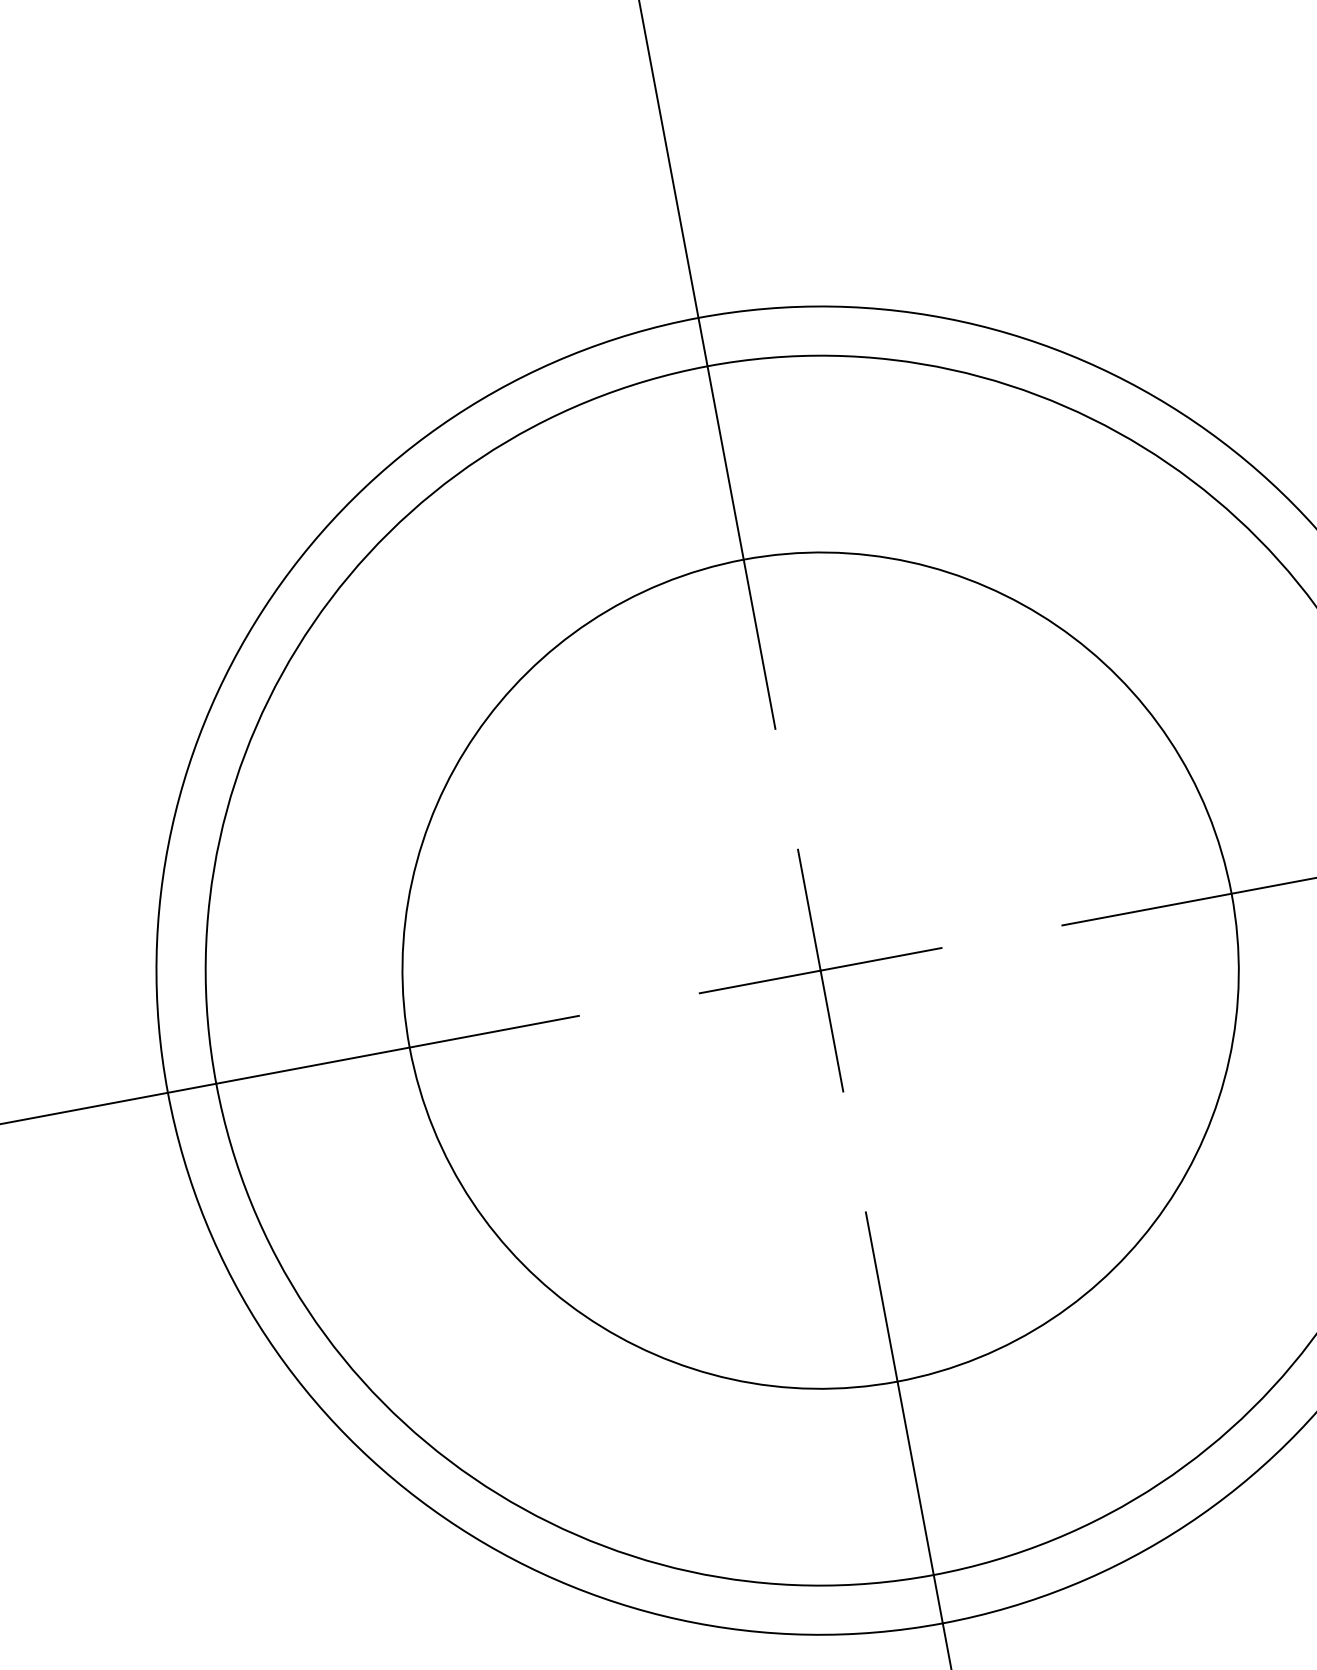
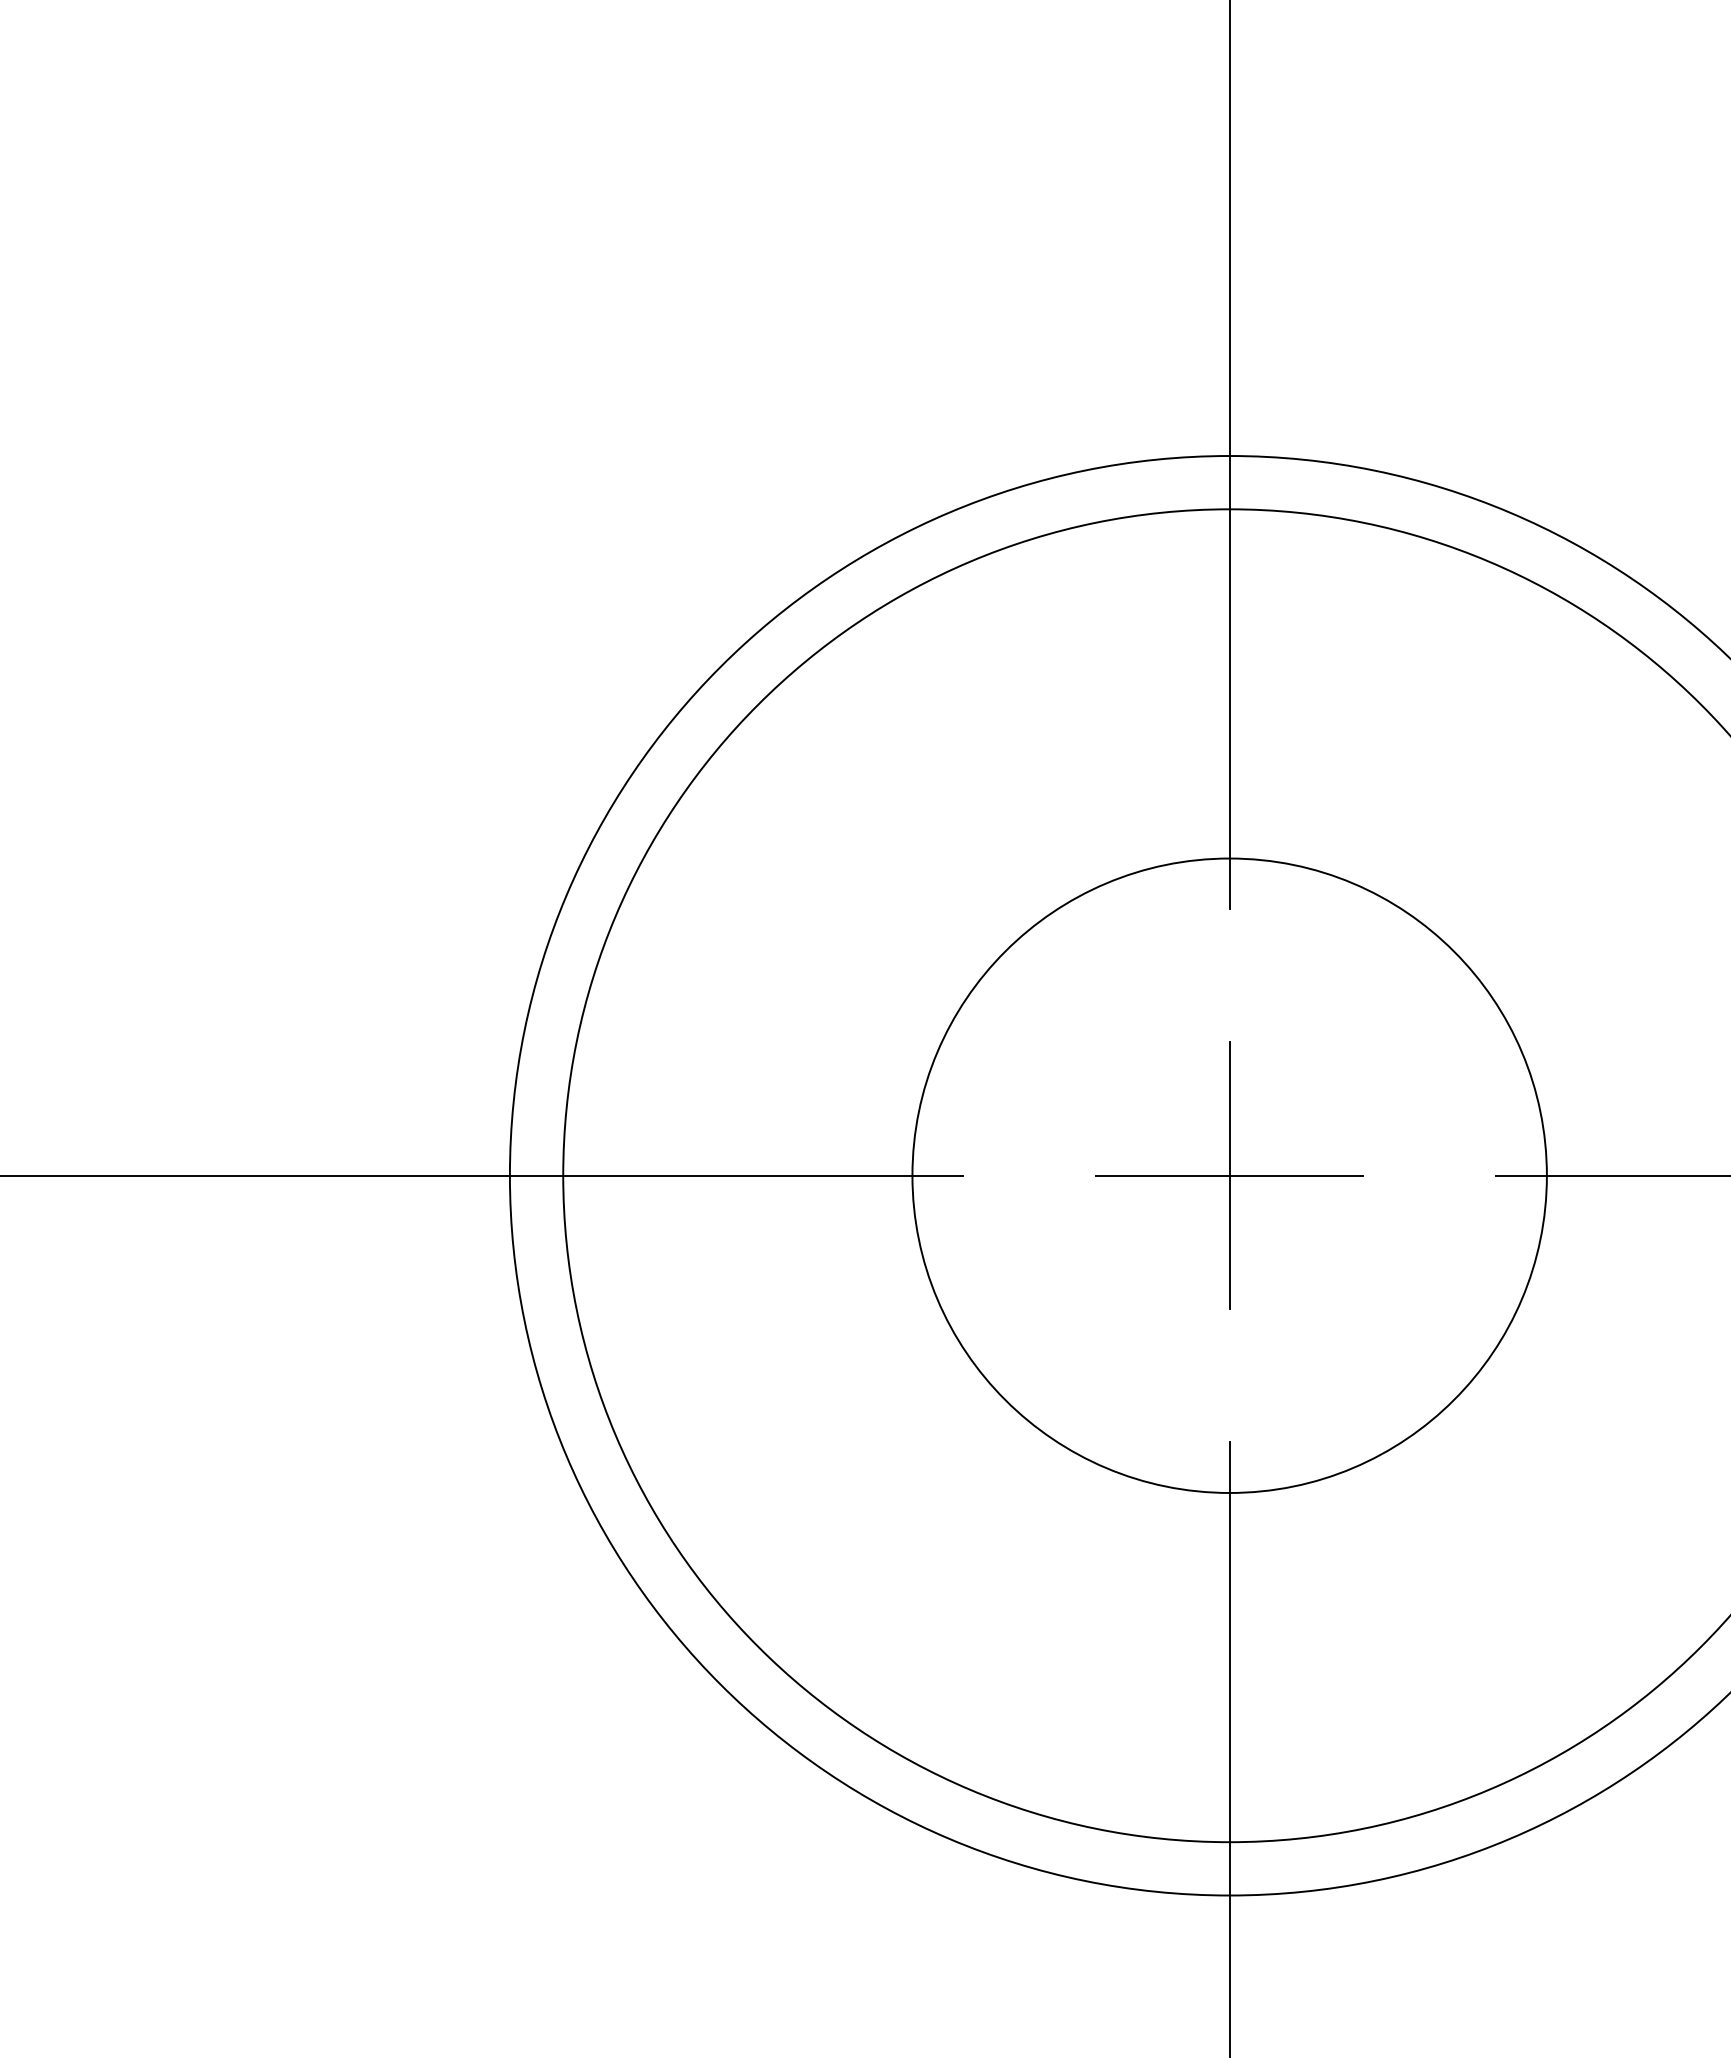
circle: (820, 970) -> (1229, 1175), size x0.7

